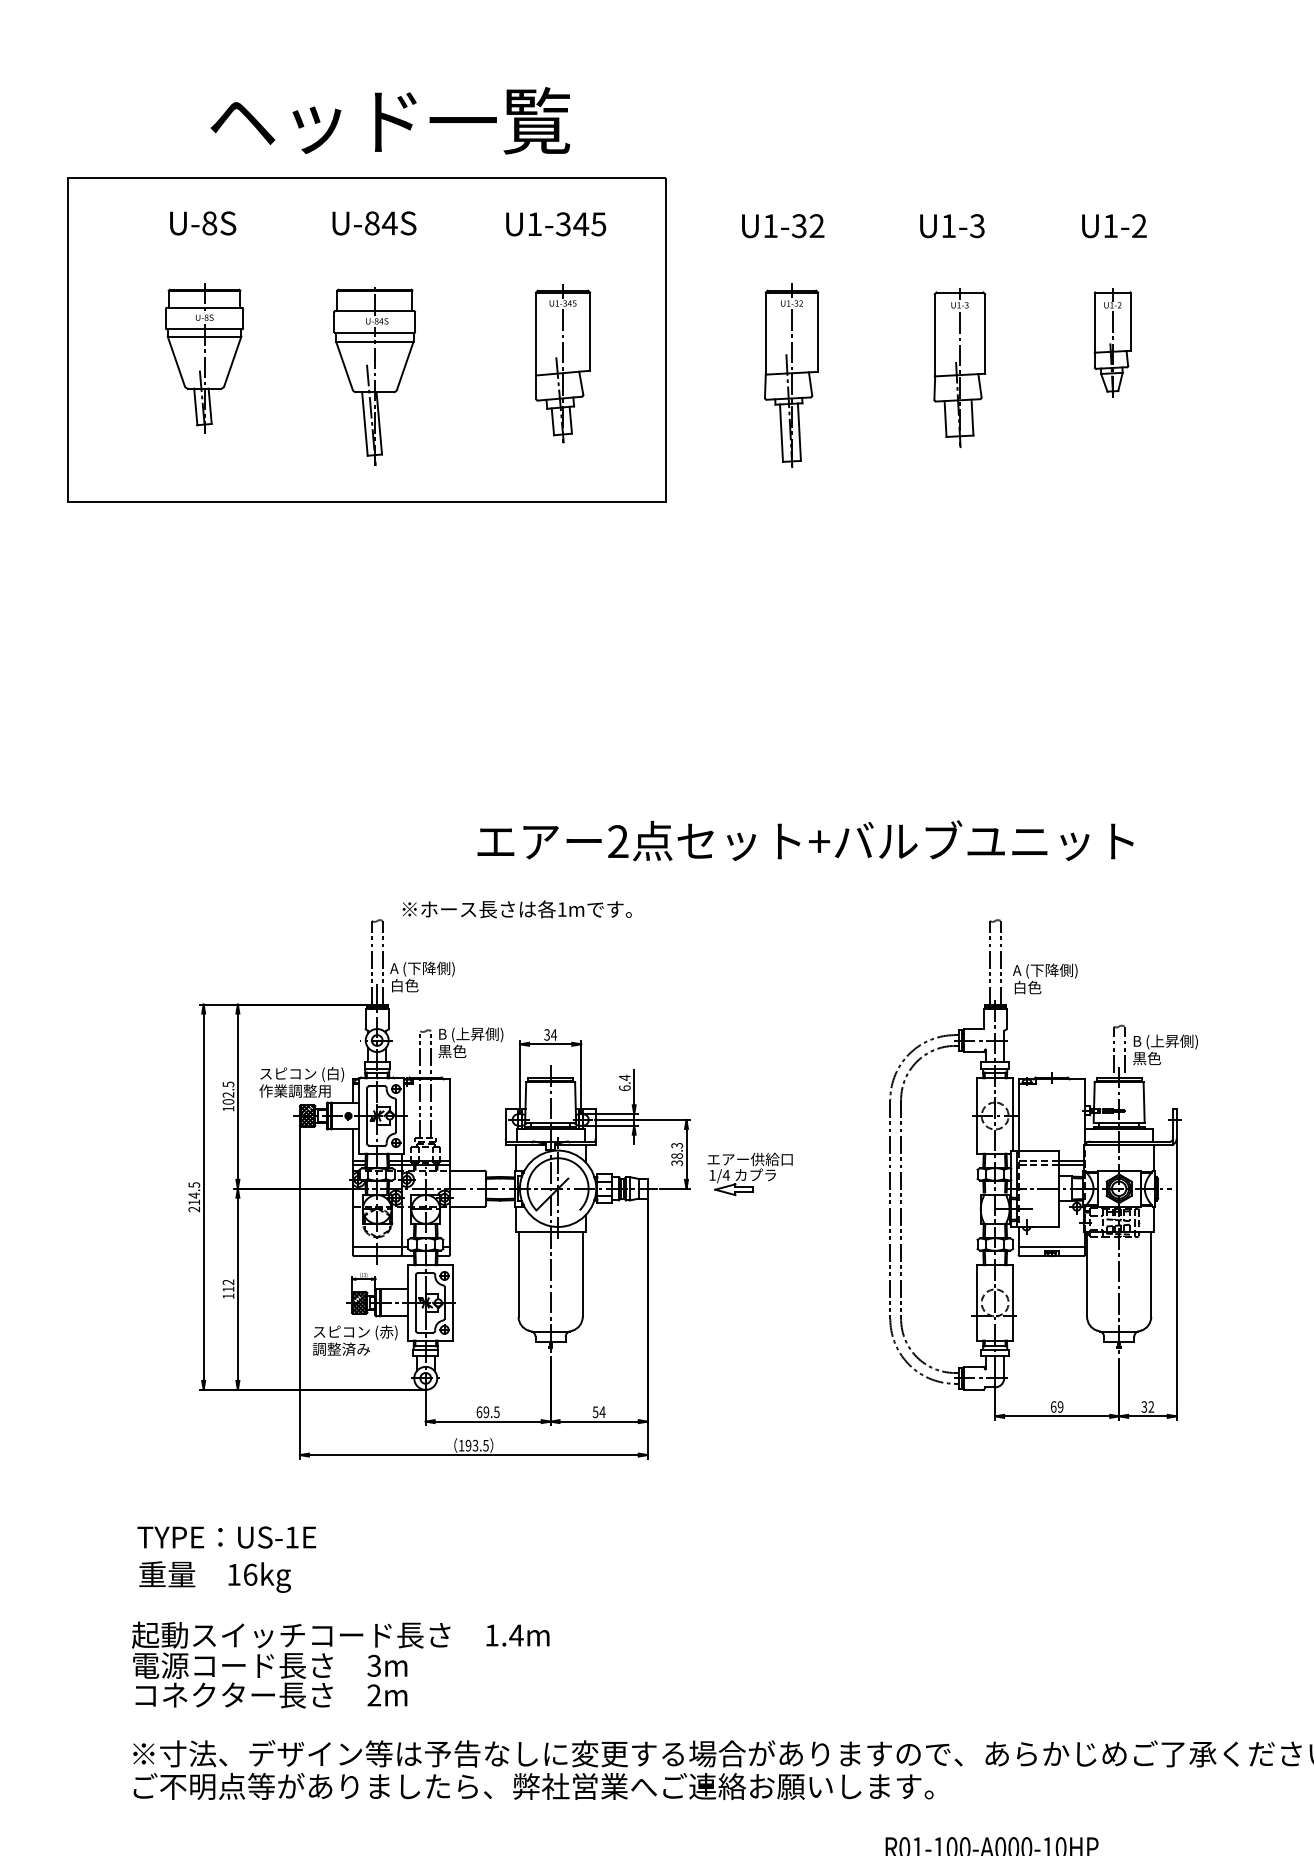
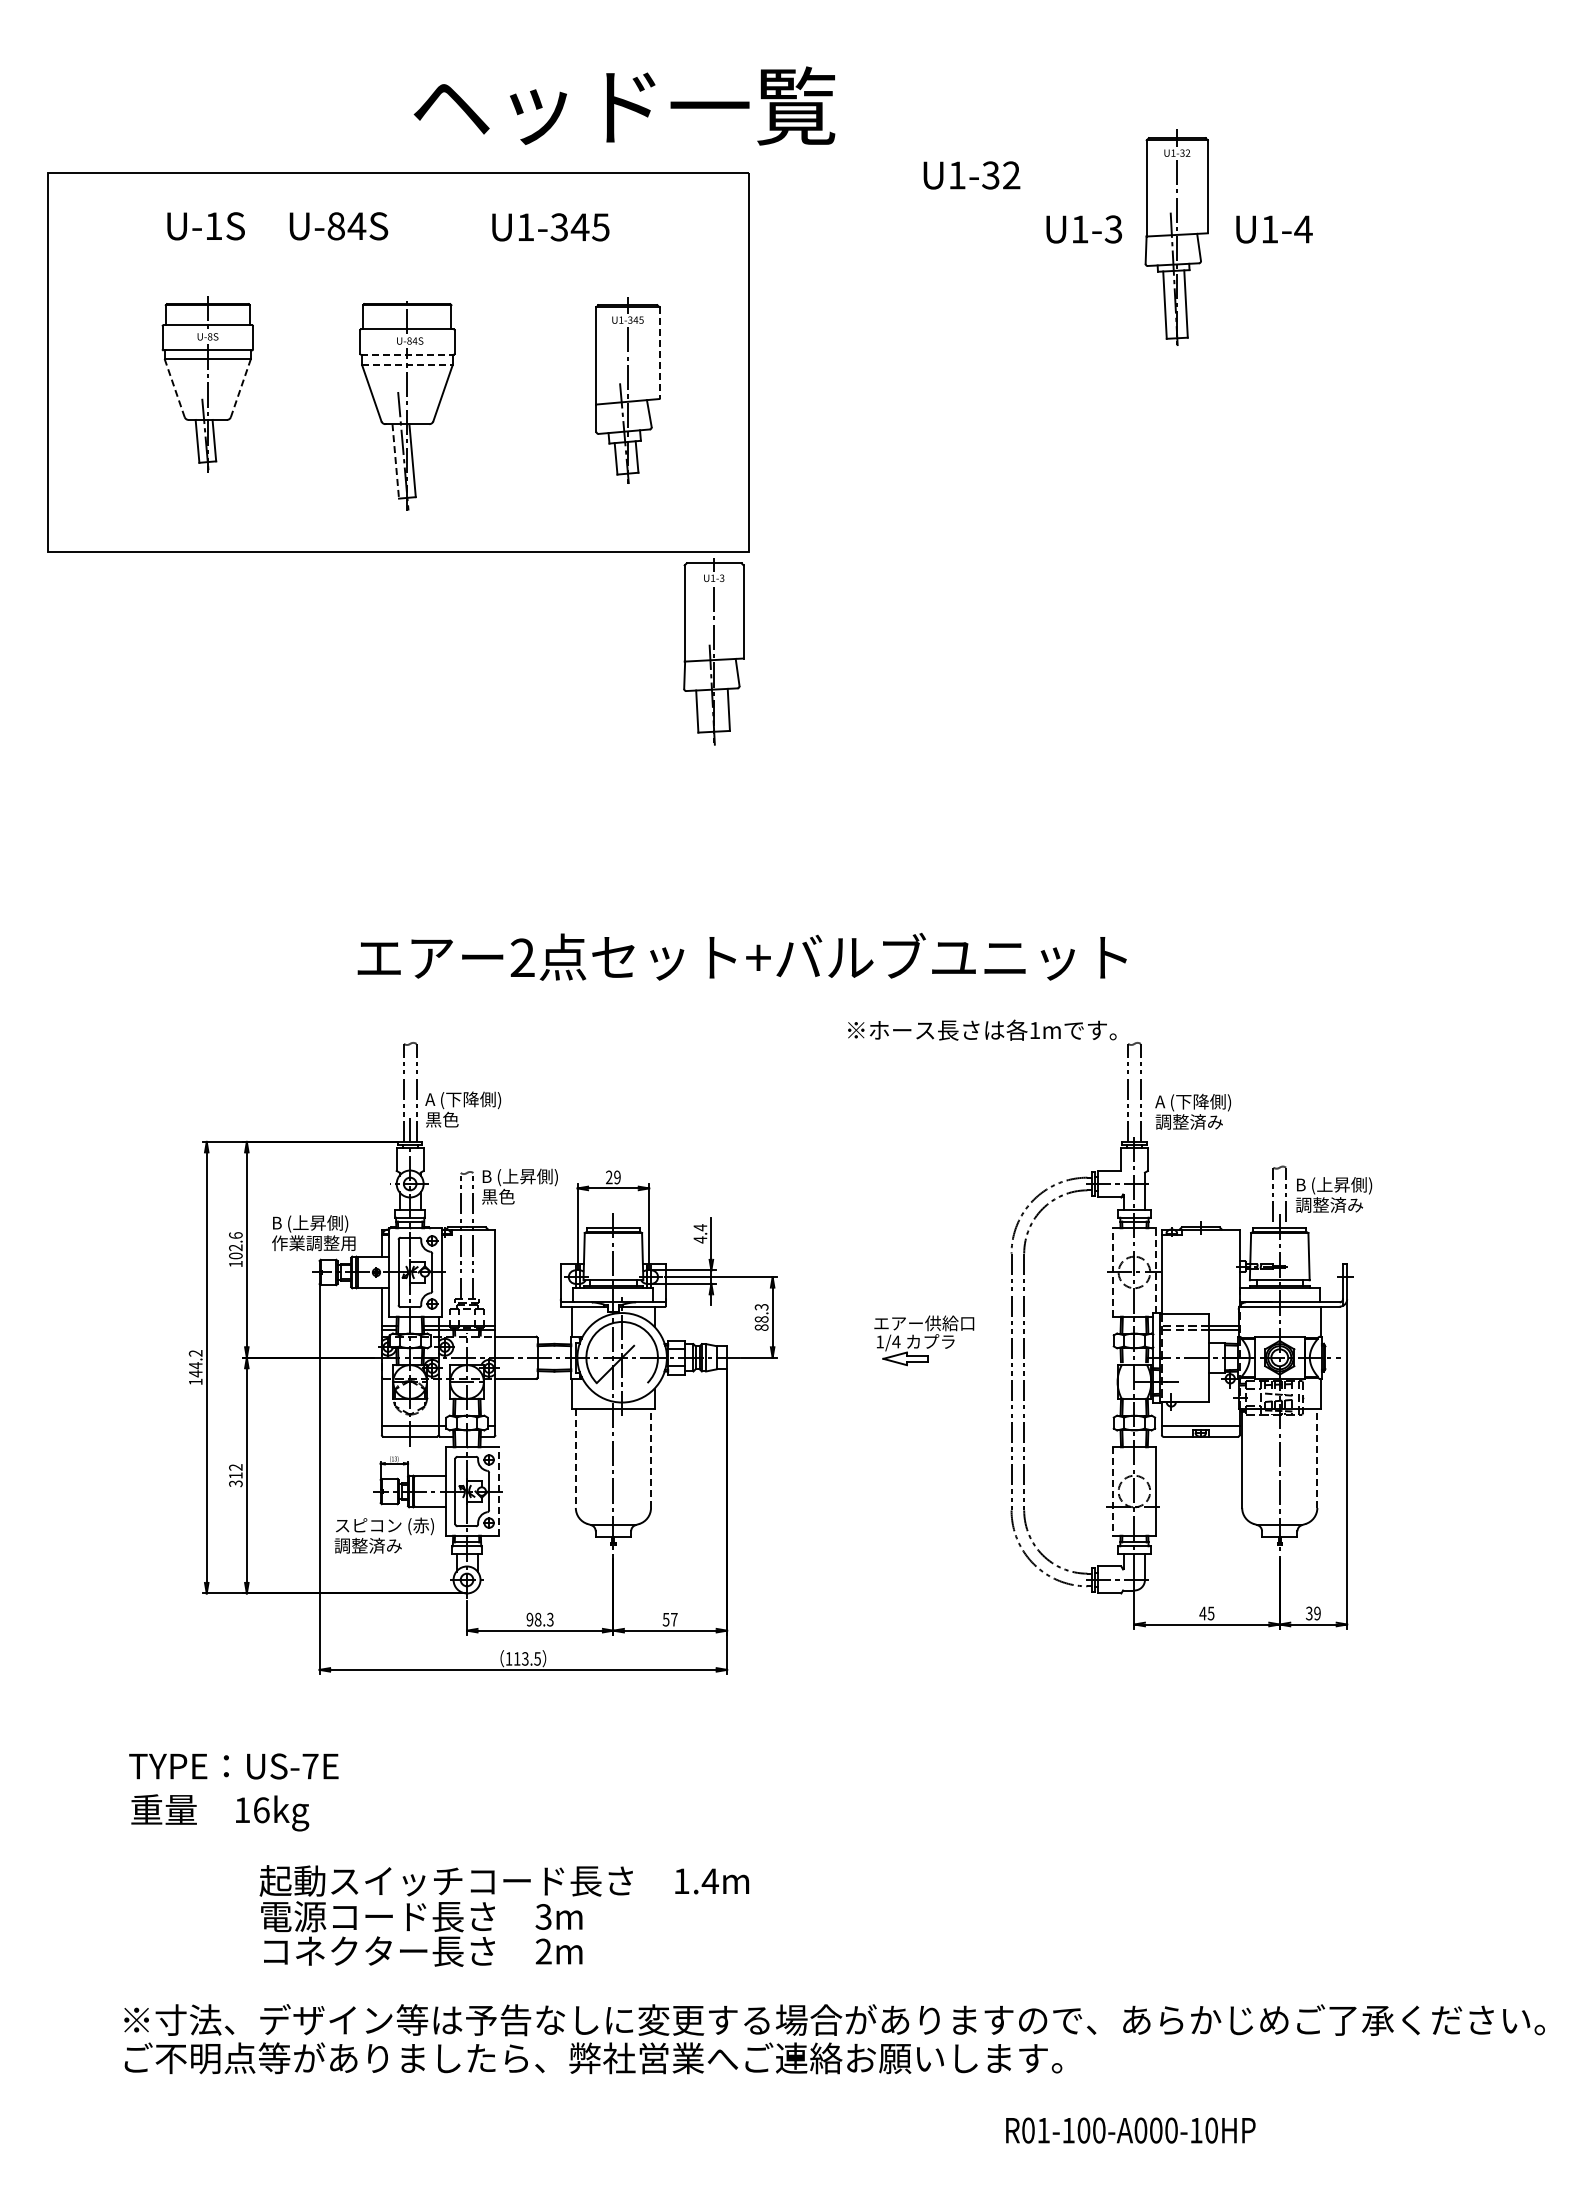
text: (390, 120) -> (624, 105), moved
text: (209, 223) -> (213, 226), U-8S -> U-1S
text: (374, 223) -> (338, 226), moved
text: (555, 224) -> (550, 227), moved
text: (782, 226) -> (971, 175), moved
text: (1139, 226) -> (1303, 229), U1-2 -> U1-4
line: (589, 331) -> (659, 353), solid -> dashed
line: (374, 332) -> (406, 354), solid -> dashed
line: (374, 342) -> (407, 365), solid -> dashed
part: (1112, 342) -> (1272, 365), removed
line: (176, 361) -> (174, 388), solid -> dashed
line: (232, 361) -> (240, 388), solid -> dashed
part: (959, 367) -> (713, 651), moved
part: (791, 375) -> (1176, 237), moved
line: (364, 424) -> (395, 461), solid -> dashed
text: (804, 840) -> (741, 956), moved
text: (517, 908) -> (982, 1029), moved
text: (397, 985) -> (433, 1119), 白色 -> 黒色
text: (1041, 987) -> (1188, 1121), 白色 -> 調整済み
text: (550, 1034) -> (613, 1177), 34 -> 29
text: (1161, 1058) -> (1329, 1204), 黒色 -> 調整済み
text: (302, 1074) -> (322, 1223), スピコン (白) -> B (上昇側)
text: (228, 1084) -> (235, 1235), 102.5 -> 102.6
text: (624, 1087) -> (700, 1239), 6.4 -> 4.4
line: (1013, 1114) -> (1155, 1270), solid -> dashed
line: (977, 1115) -> (1113, 1271), solid -> dashed
hatch: (307, 1116) -> (328, 1272), removed
text: (676, 1162) -> (761, 1327), 38.3 -> 88.3
part: (750, 1174) -> (924, 1340), moved
text: (194, 1197) -> (195, 1367), 214.5 -> 144.2
line: (583, 1273) -> (651, 1457), solid -> dashed
line: (1151, 1273) -> (1317, 1457), solid -> dashed
line: (518, 1274) -> (575, 1458), solid -> dashed
text: (228, 1296) -> (235, 1483), 112 -> 312
hatch: (359, 1302) -> (389, 1491), removed
line: (452, 1302) -> (498, 1491), solid -> dashed
line: (977, 1303) -> (1113, 1492), solid -> dashed
text: (1056, 1406) -> (1206, 1613), 69 -> 45
text: (1151, 1406) -> (1317, 1613), 32 -> 39
text: (487, 1412) -> (539, 1619), 69.5 -> 98.3
text: (601, 1412) -> (673, 1619), 54 -> 57
text: (467, 1445) -> (516, 1658), 193.5 -> 113.5
text: (292, 1537) -> (310, 1766), US-1E -> US-7E
text: (340, 1664) -> (504, 1915), moved

